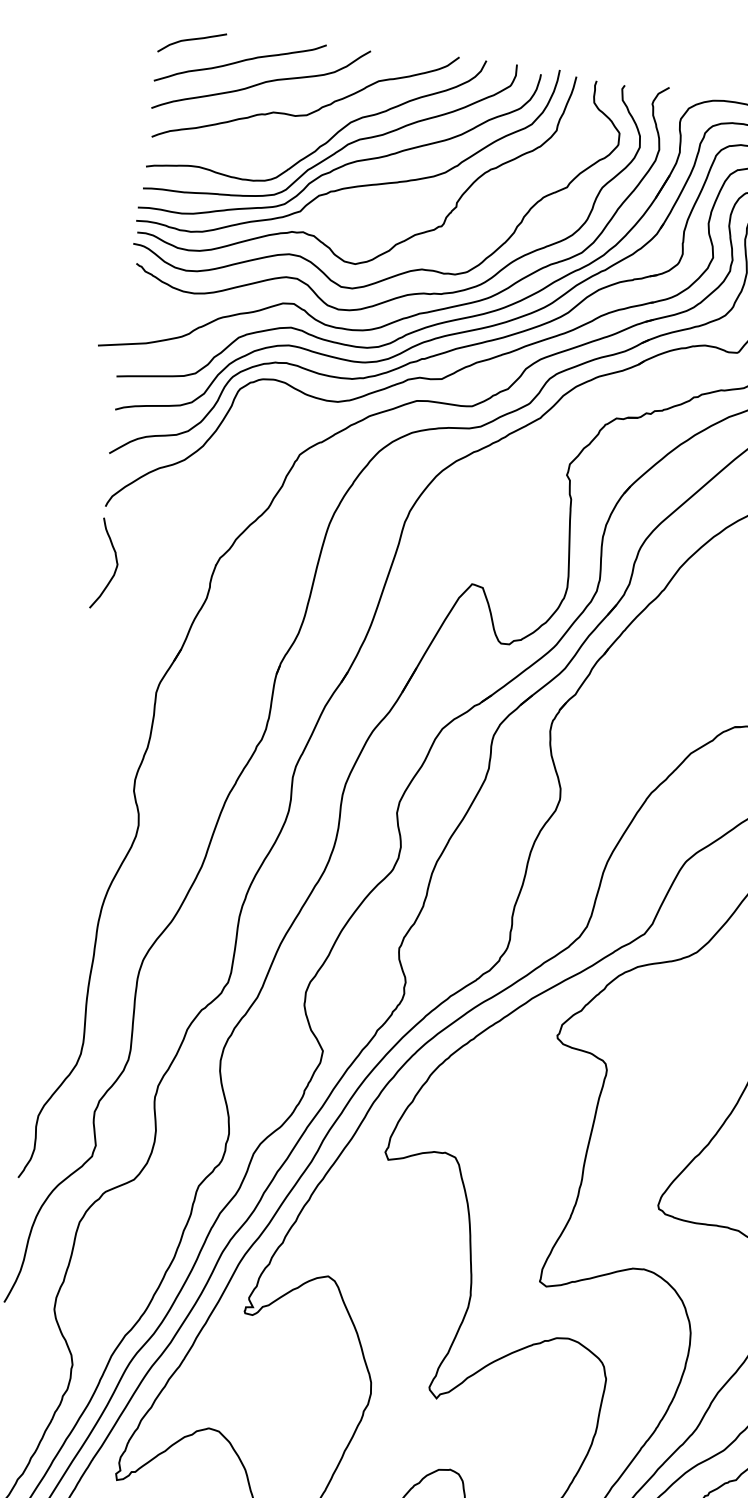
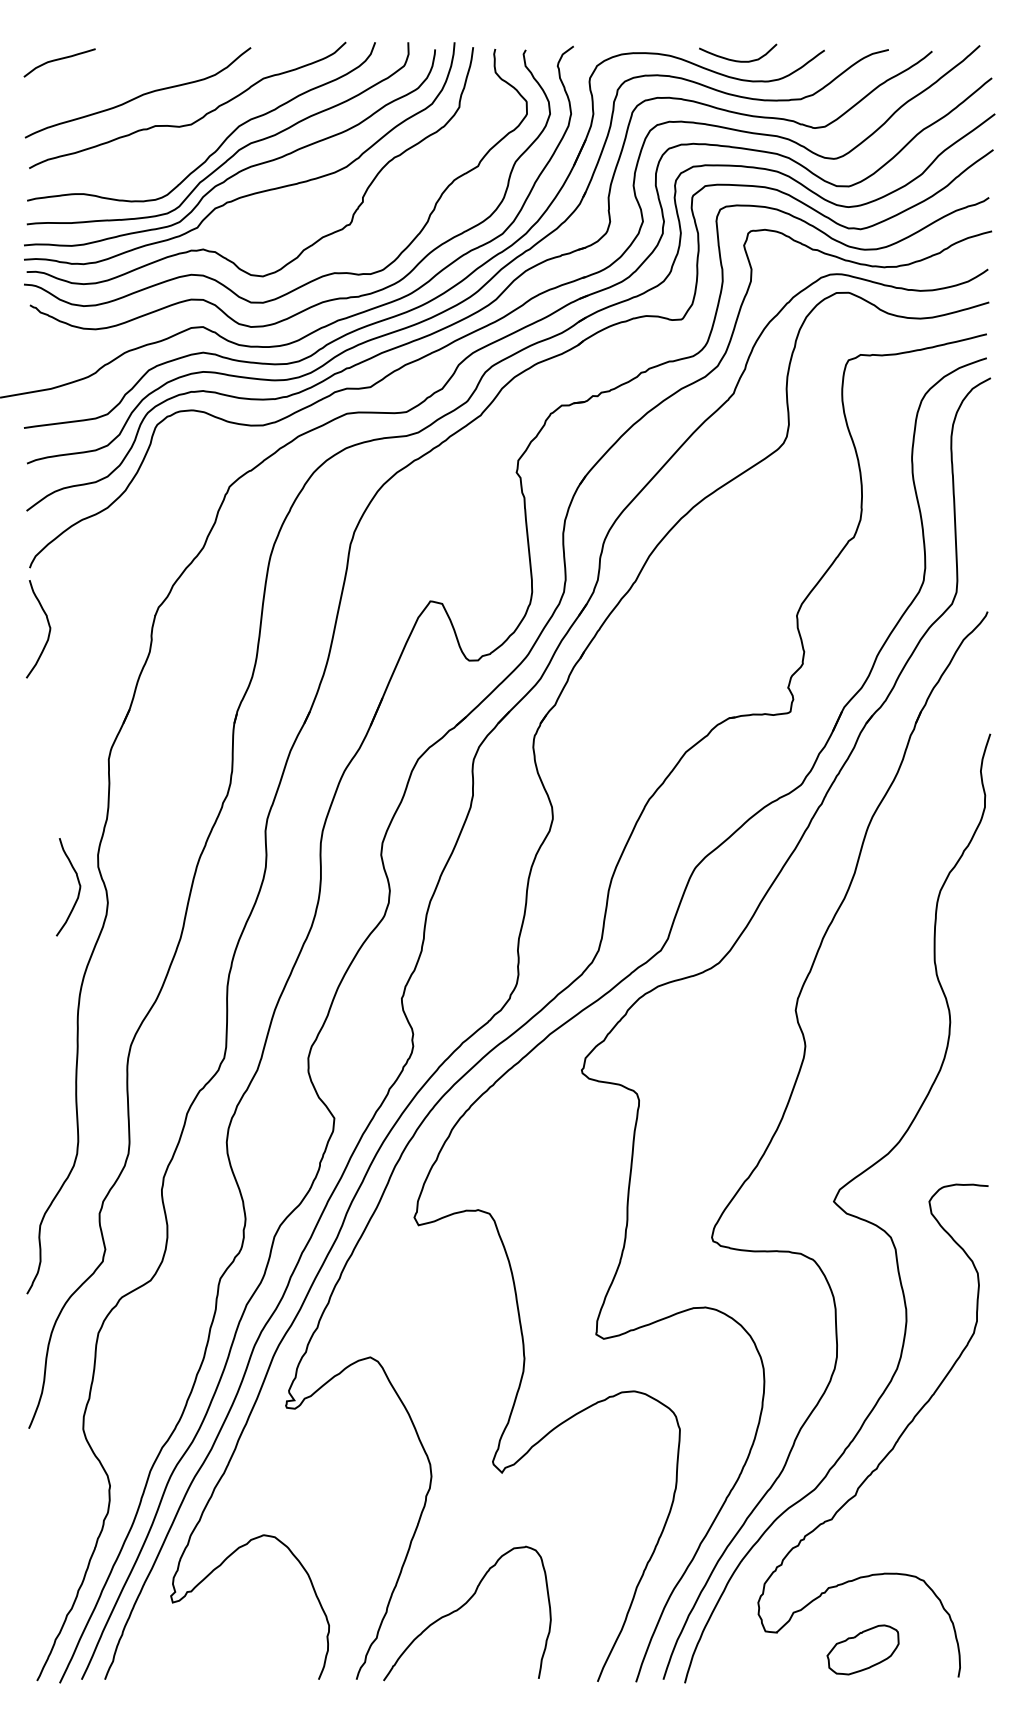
curve: (240, 62) -> (113, 77), removed
curve: (113, 804) -> (78, 884), added

